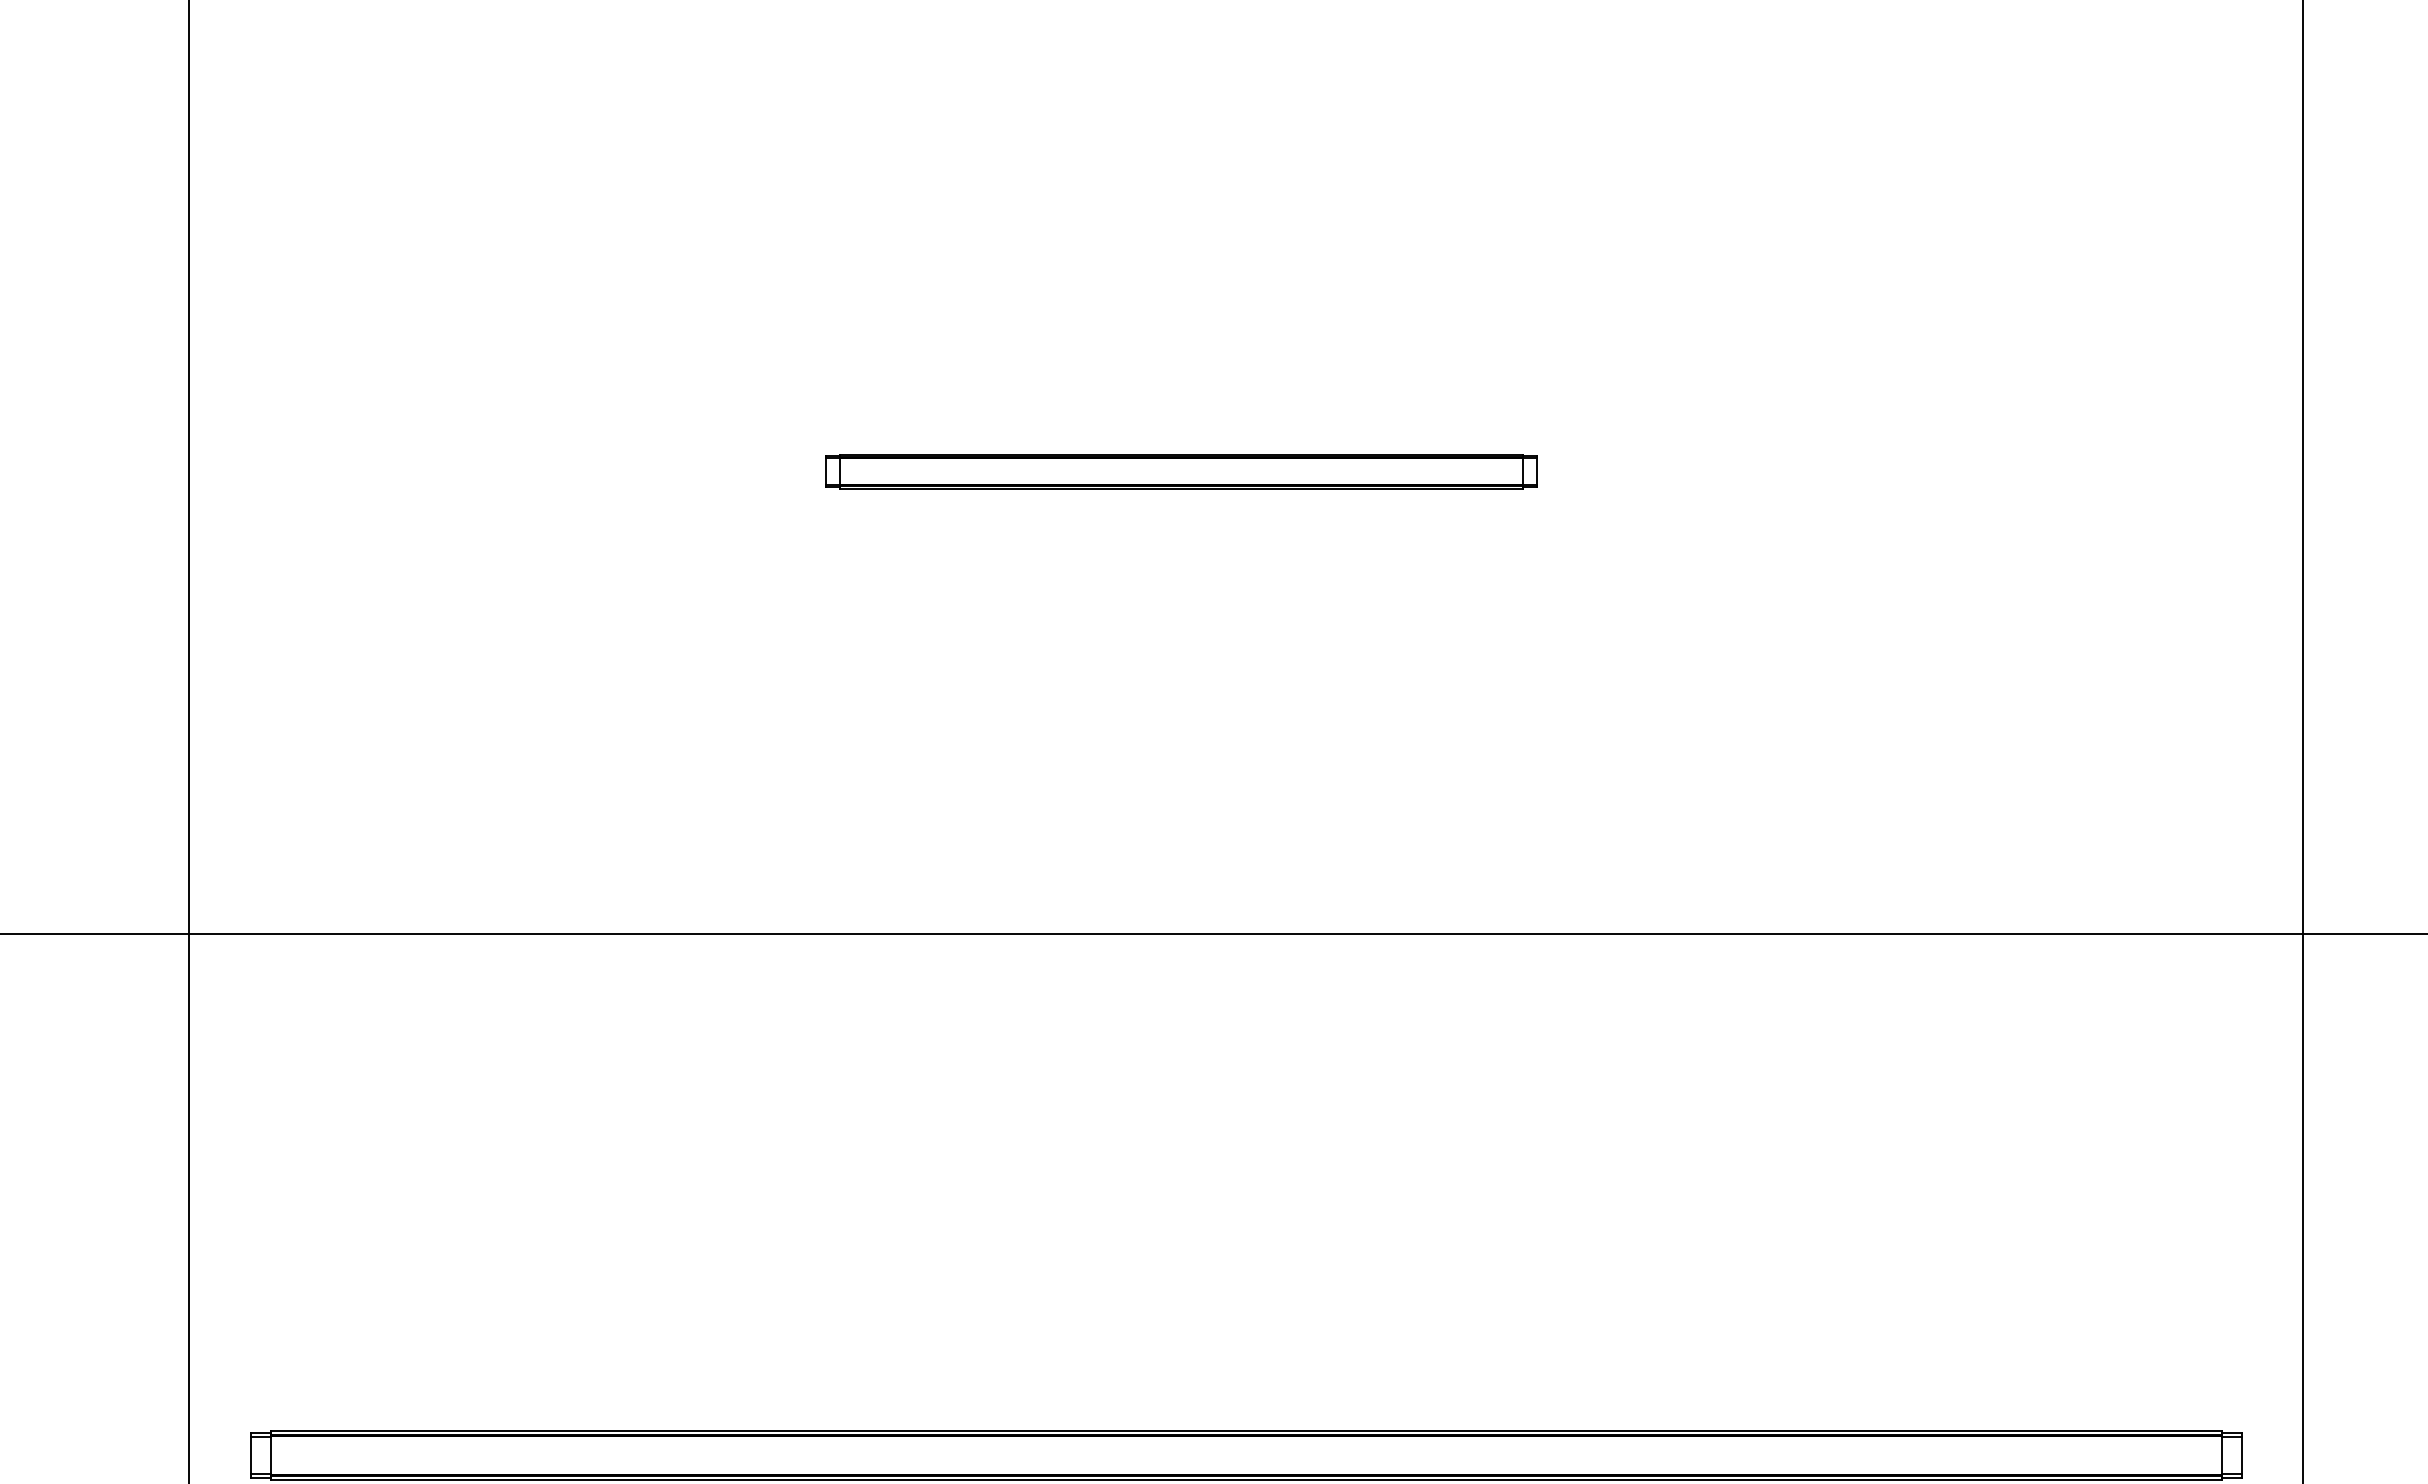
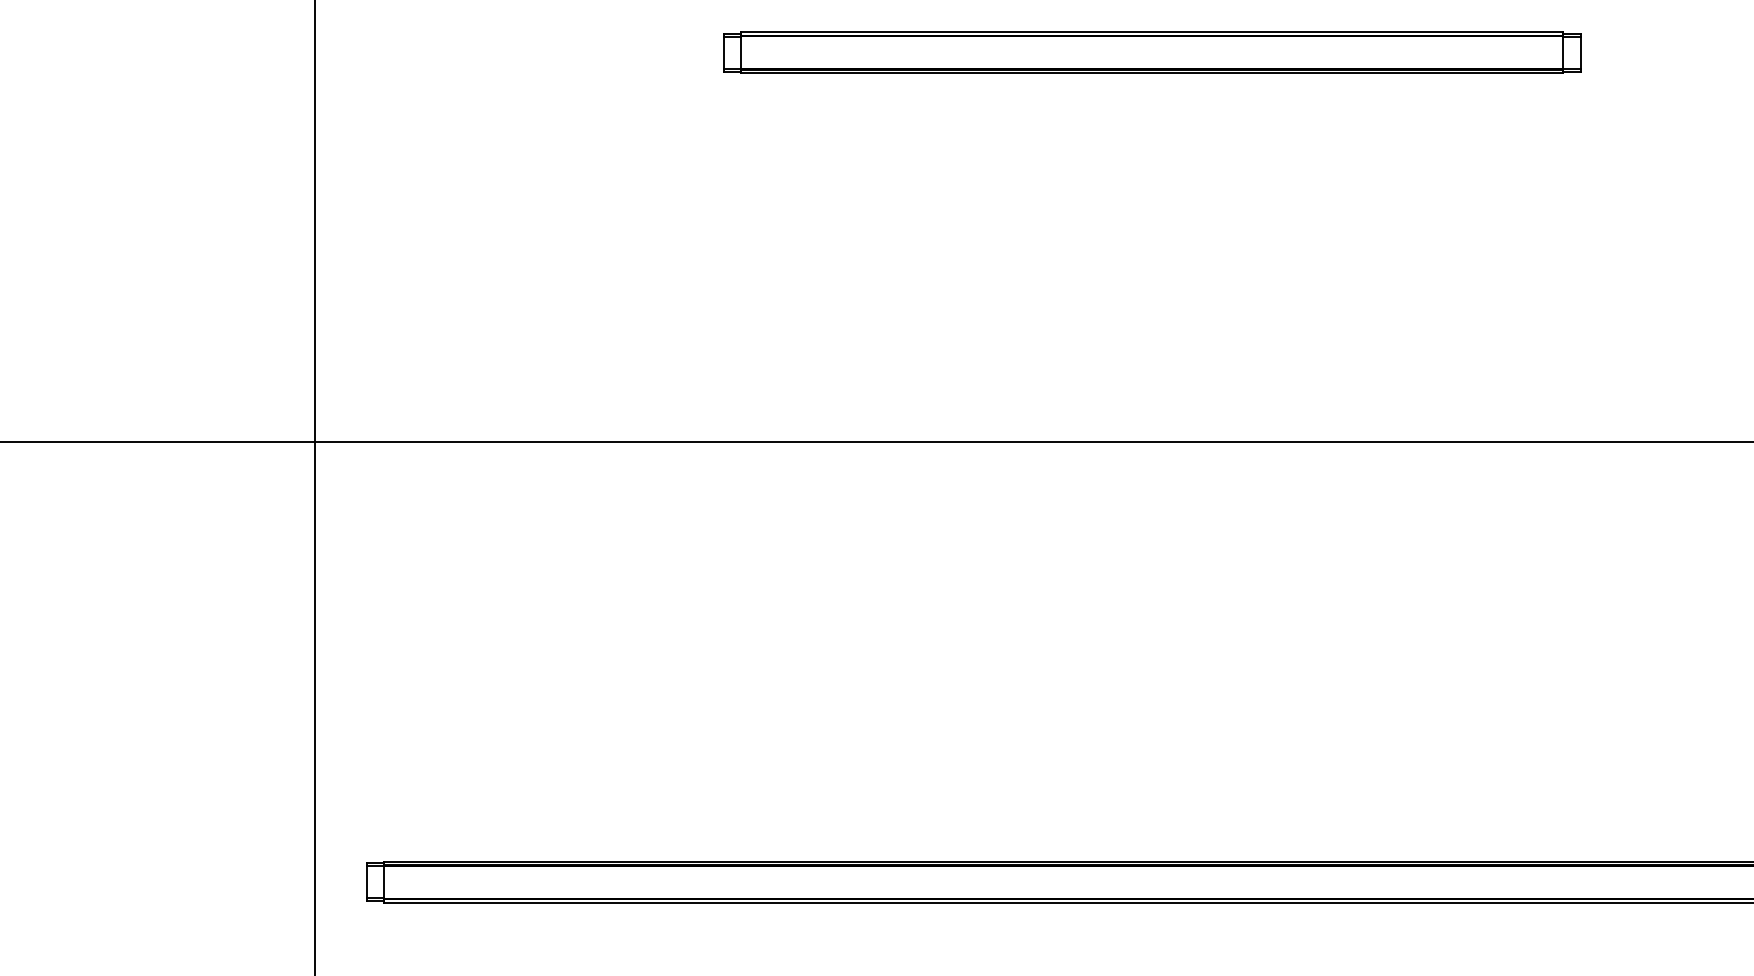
part: (1181, 471) -> (1152, 52), size x1.43

